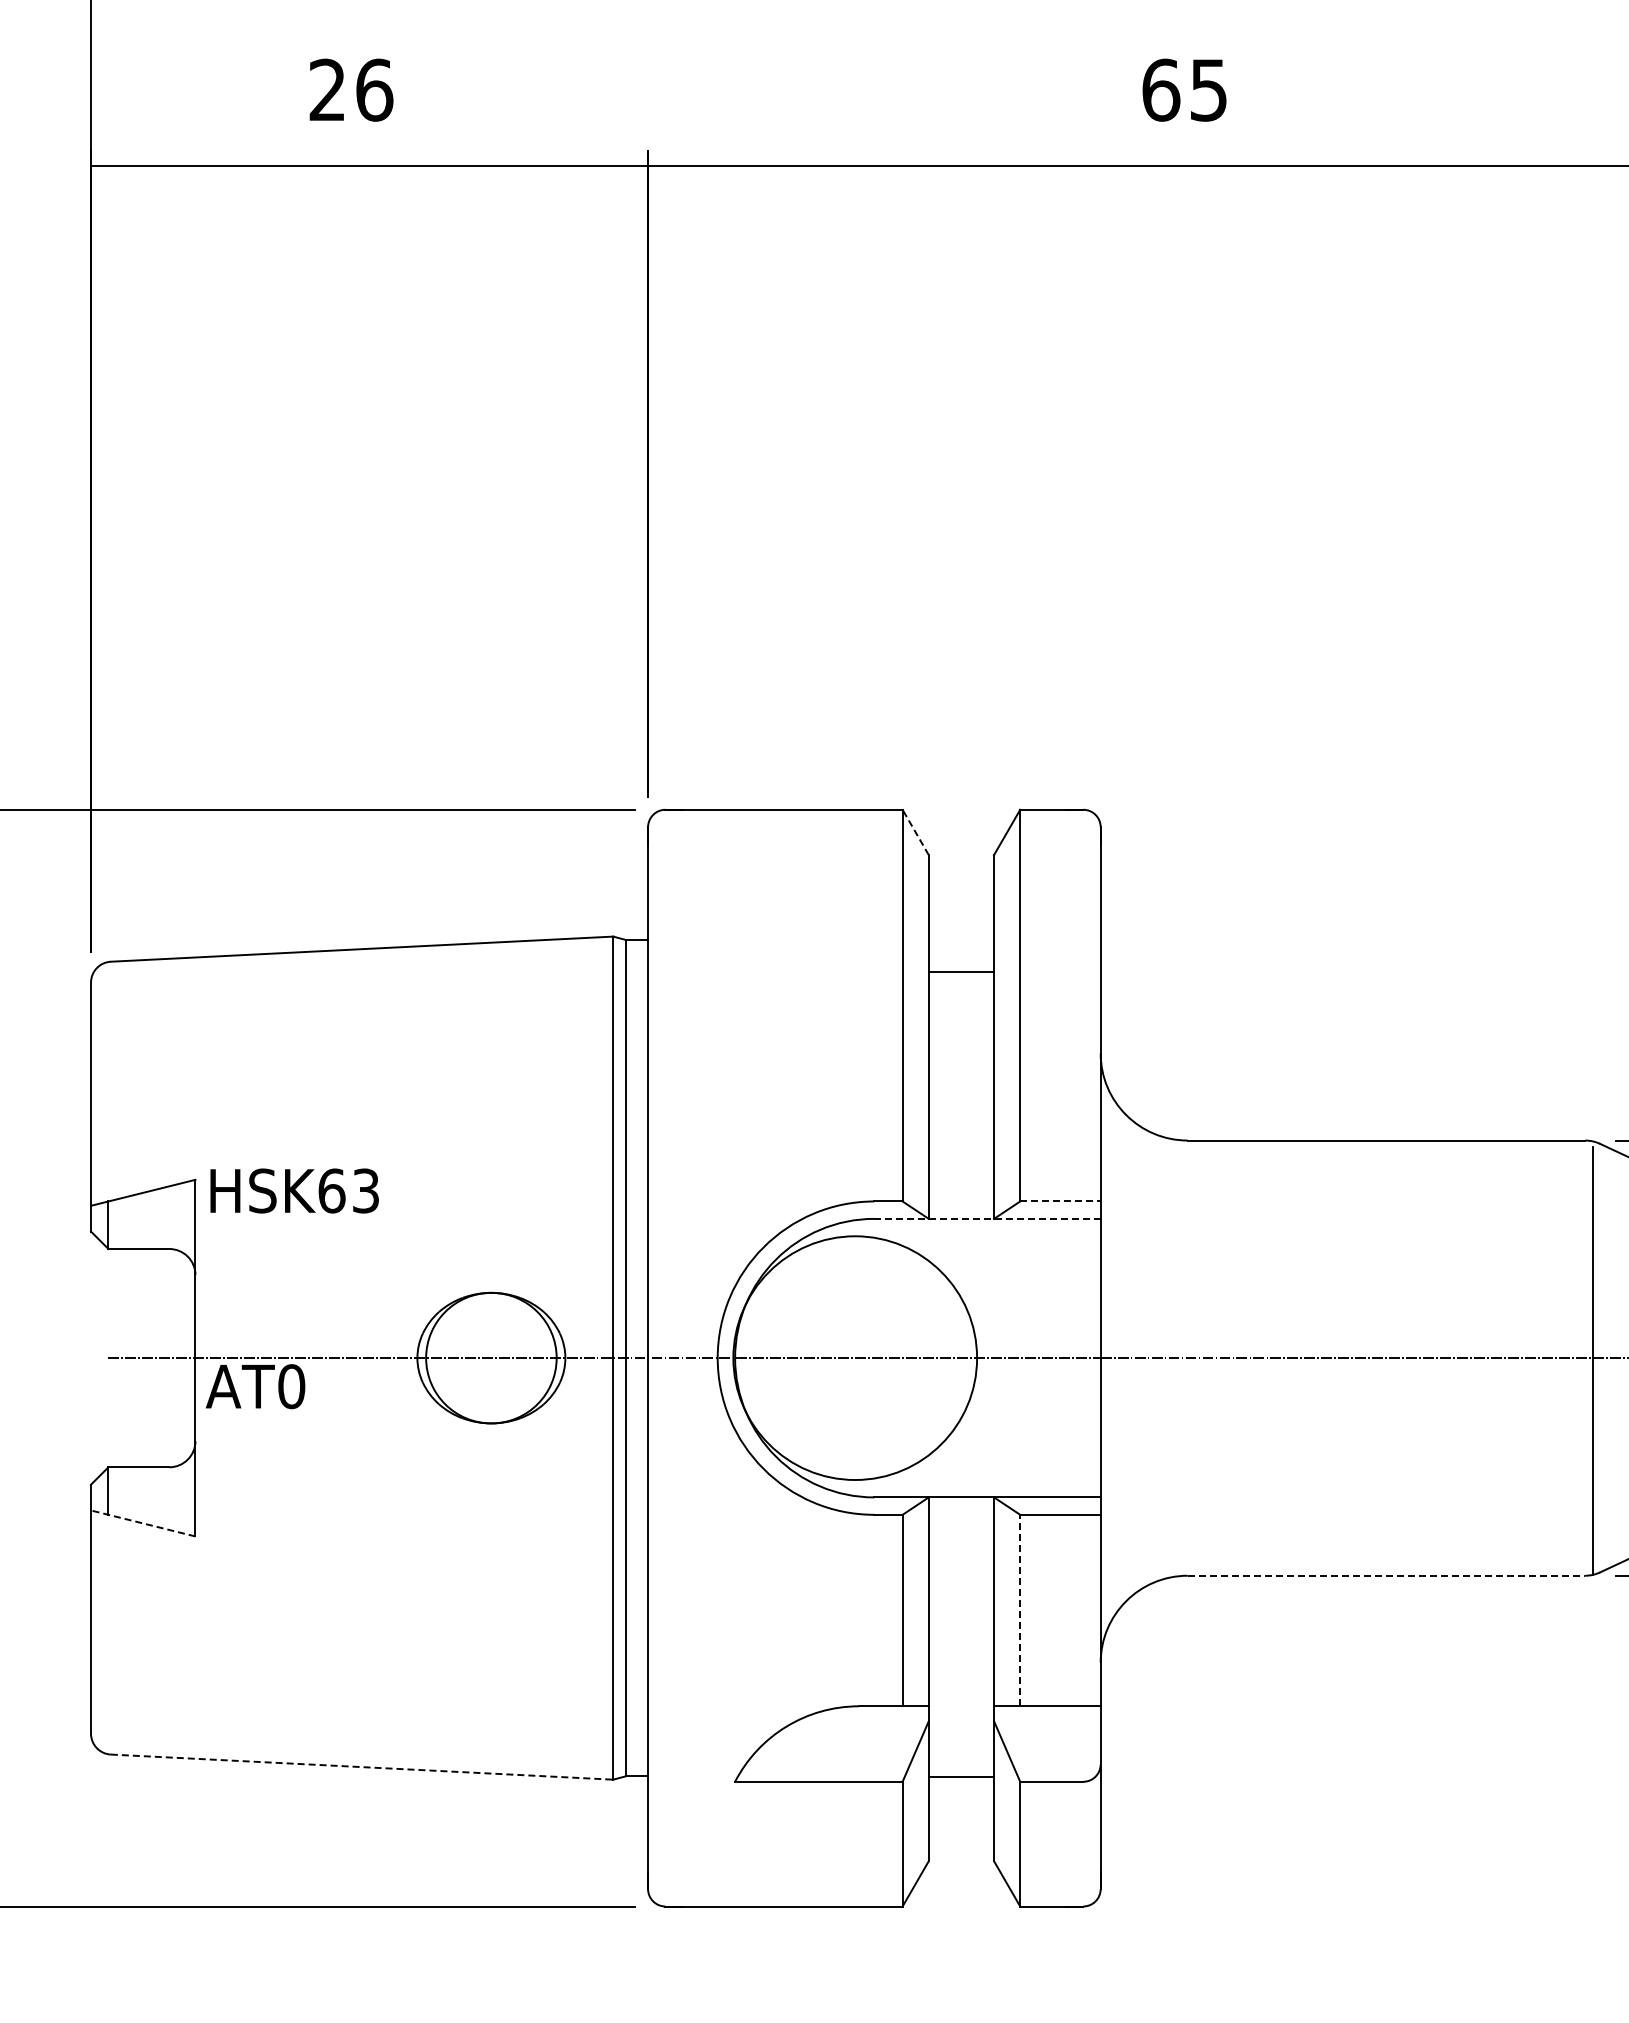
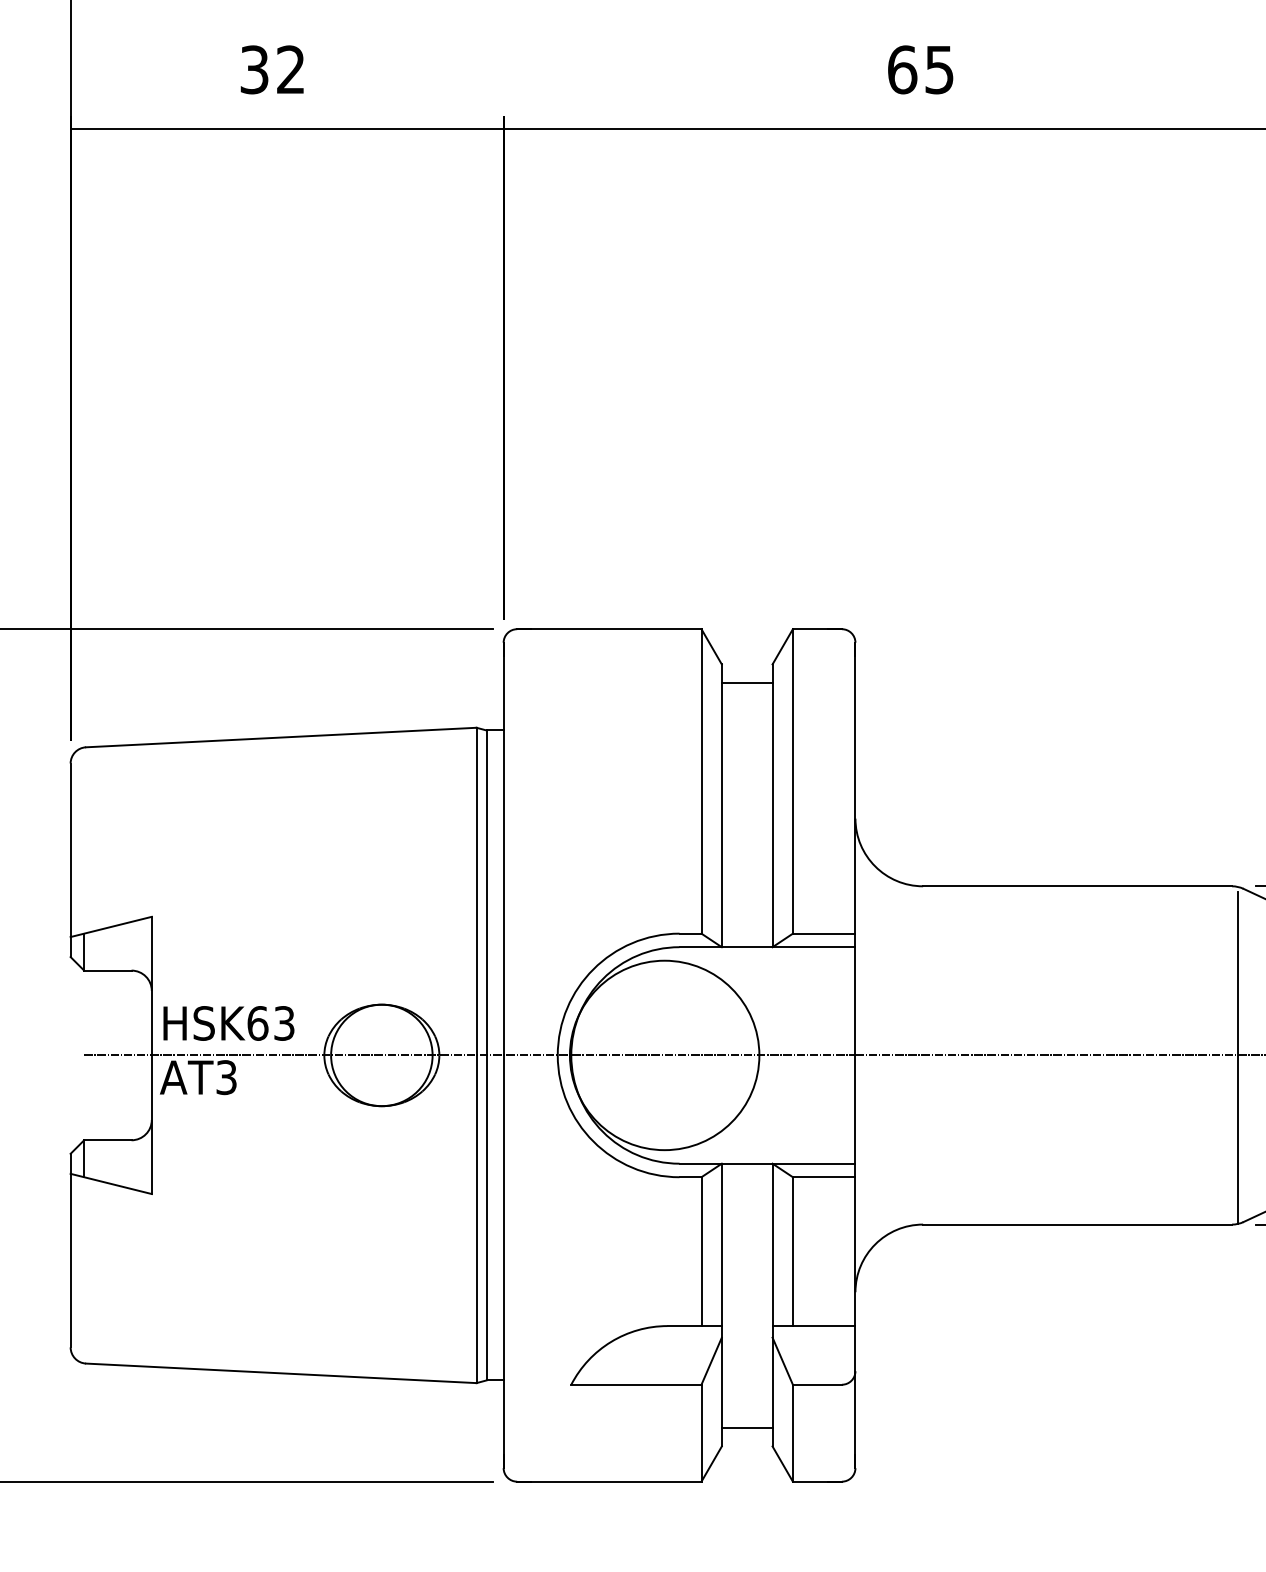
text: (351, 89) -> (273, 69), 26 -> 32
line: (915, 832) -> (711, 646), dashed -> solid
line: (961, 972) -> (747, 683), moved
text: (294, 1190) -> (228, 1023), moved
line: (1060, 1201) -> (824, 933), dashed -> solid
line: (988, 1218) -> (768, 946), dashed -> solid
text: (291, 1386) -> (226, 1077), AT0 -> AT3
line: (143, 1523) -> (111, 1183), dashed -> solid
line: (1386, 1575) -> (1077, 1224), dashed -> solid
line: (1020, 1610) -> (793, 1251), dashed -> solid
line: (362, 1767) -> (281, 1373), dashed -> solid
line: (961, 1776) -> (747, 1427), moved

